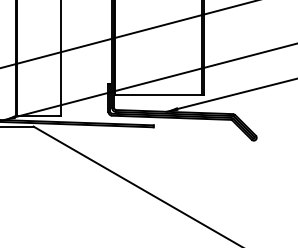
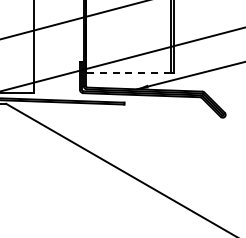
line: (158, 94) -> (129, 72), solid -> dashed

